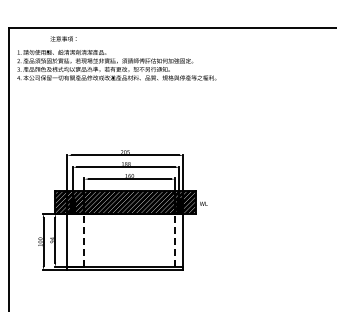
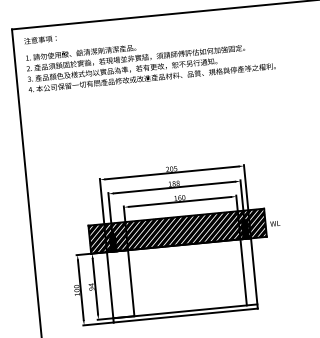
text: (63, 38) -> (40, 39), moved
line: (84, 240) -> (131, 283), dashed -> solid
line: (174, 240) -> (243, 272), dashed -> solid

